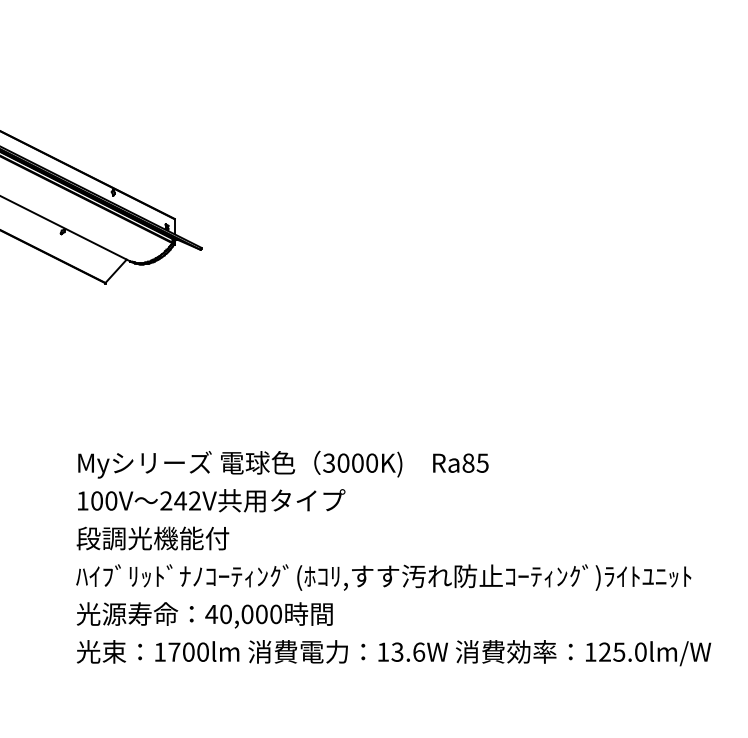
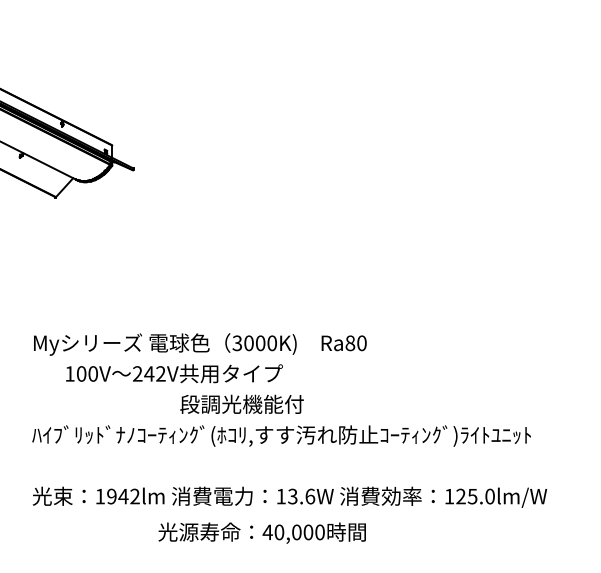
text: (482, 462) -> (361, 342), Ra85 -> Ra80
text: (211, 500) -> (174, 373), moved
text: (152, 538) -> (241, 404), moved
text: (204, 615) -> (261, 533), moved
text: (188, 651) -> (123, 496), 1700lm -> 1942lm

